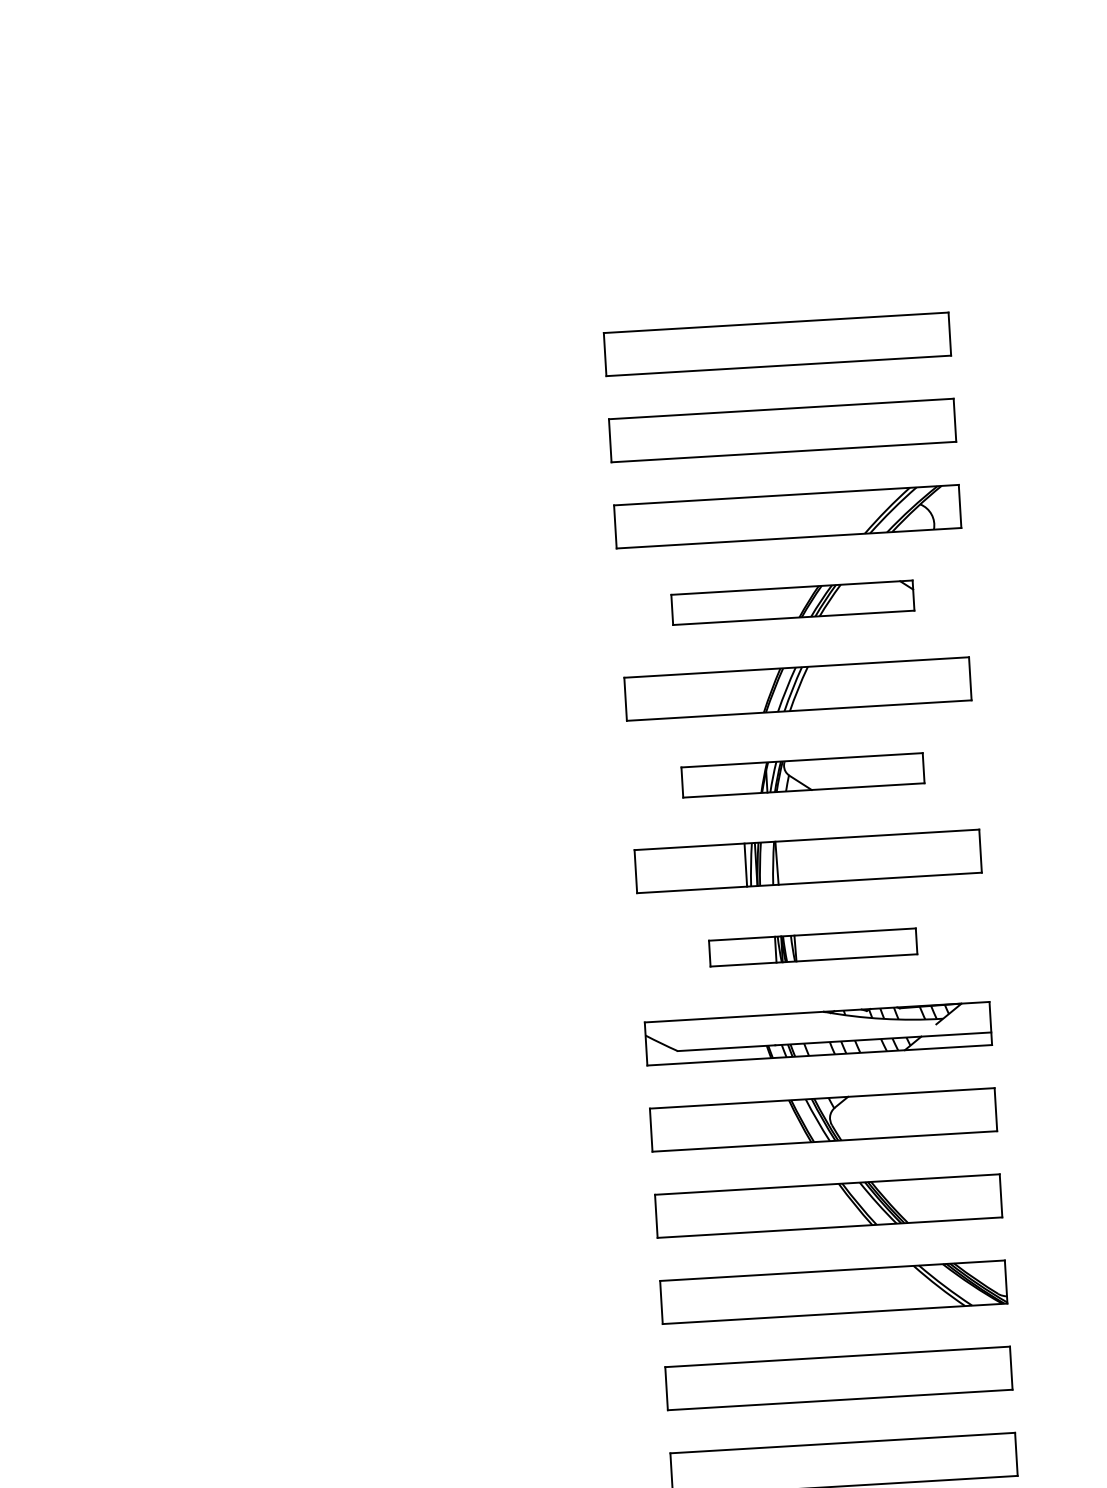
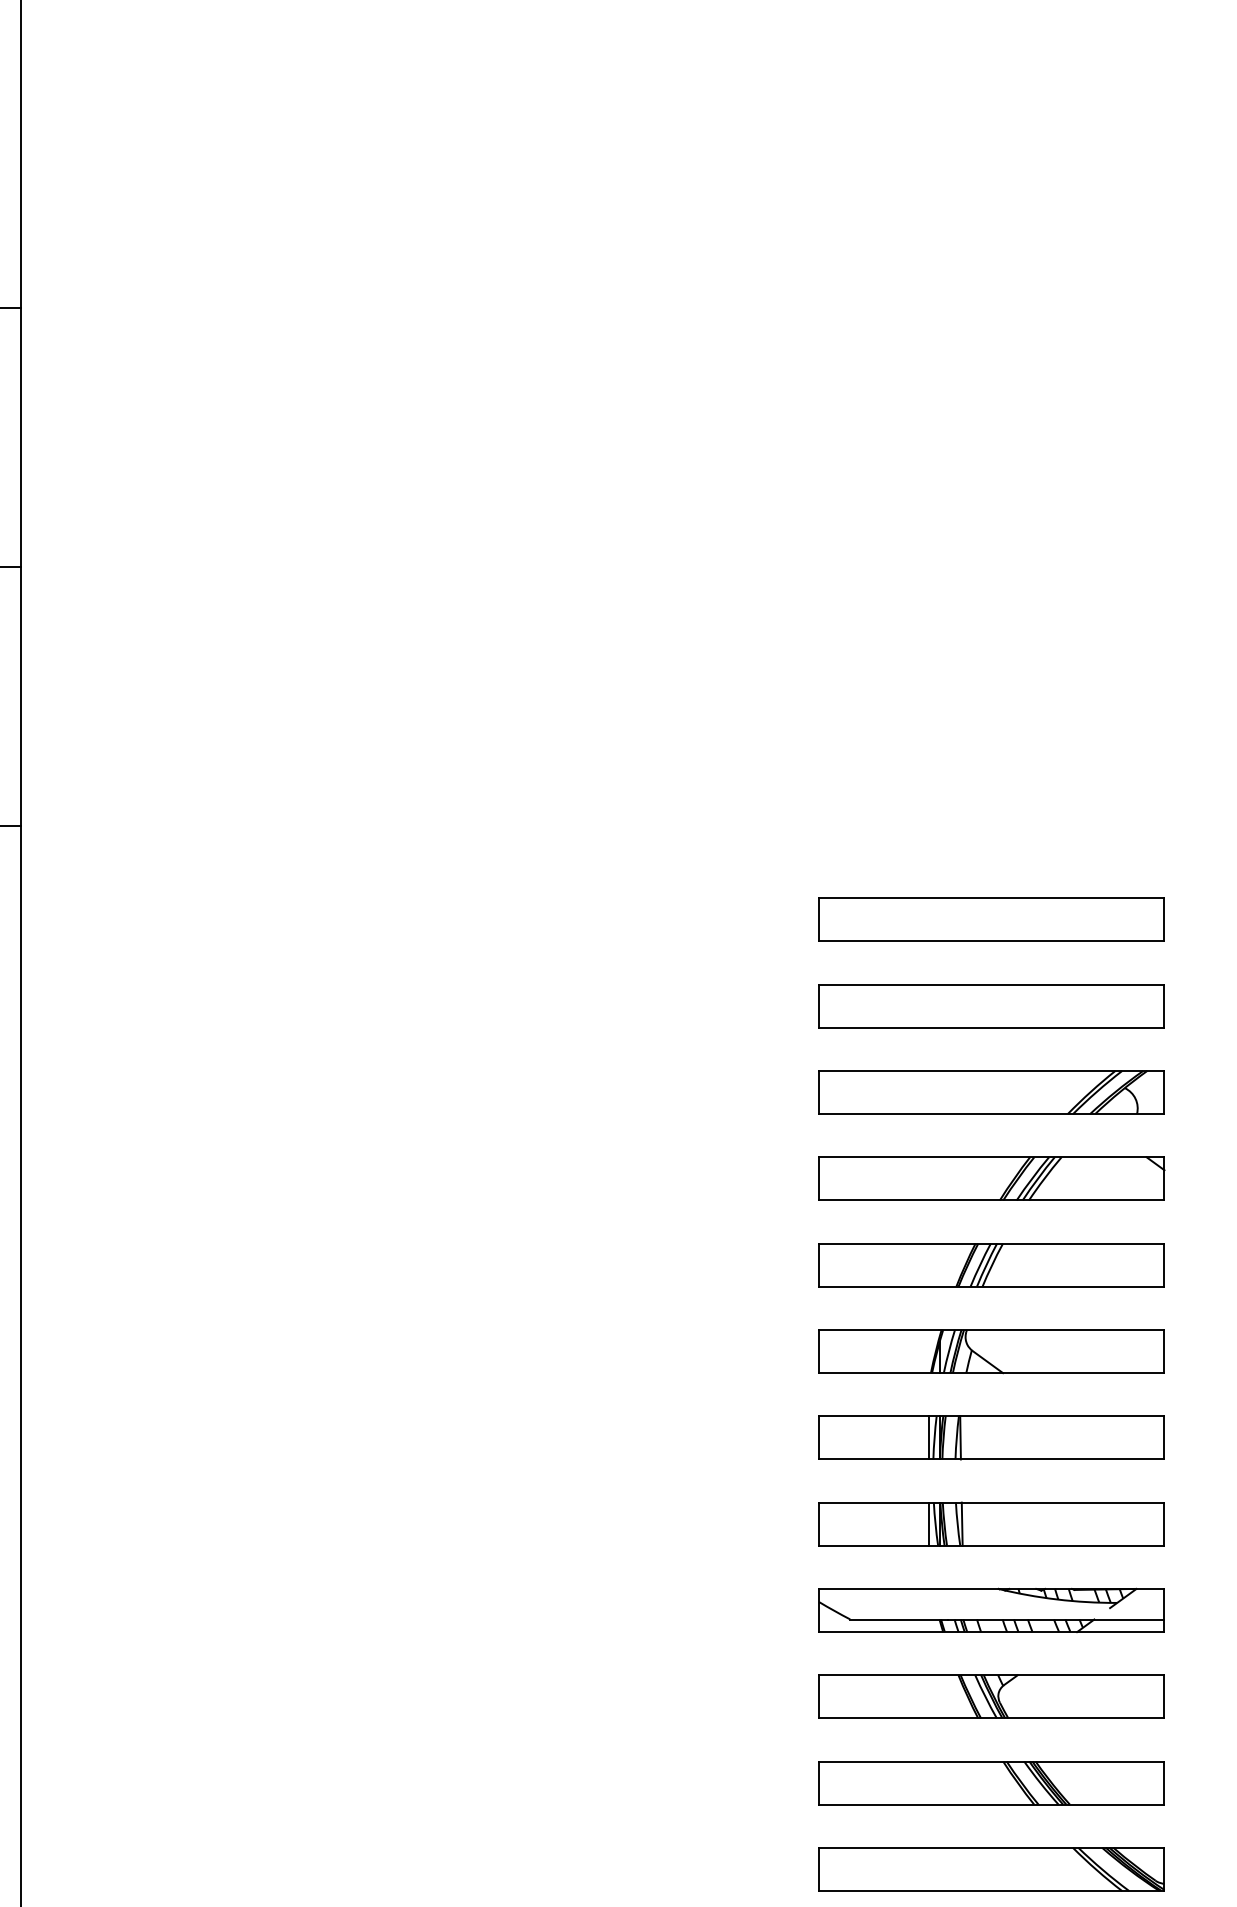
part: (792, 602) -> (991, 1178), size x1.43
part: (802, 775) -> (991, 1351), size x1.43
part: (812, 946) -> (991, 1523), size x1.67

